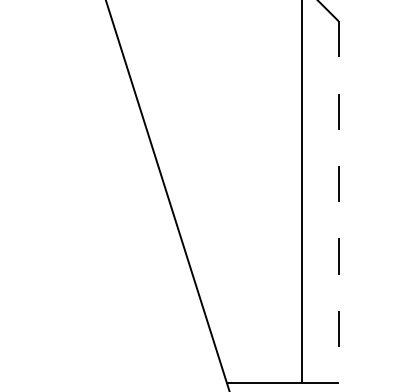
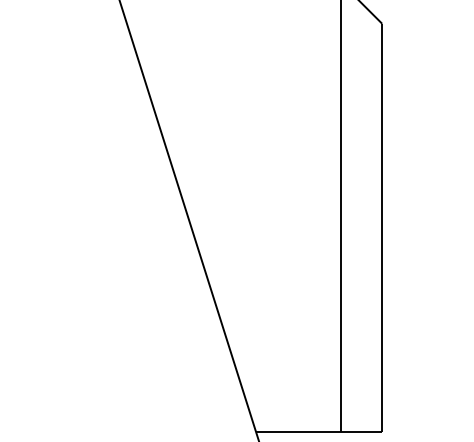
line: (338, 202) -> (382, 228), dashed -> solid

